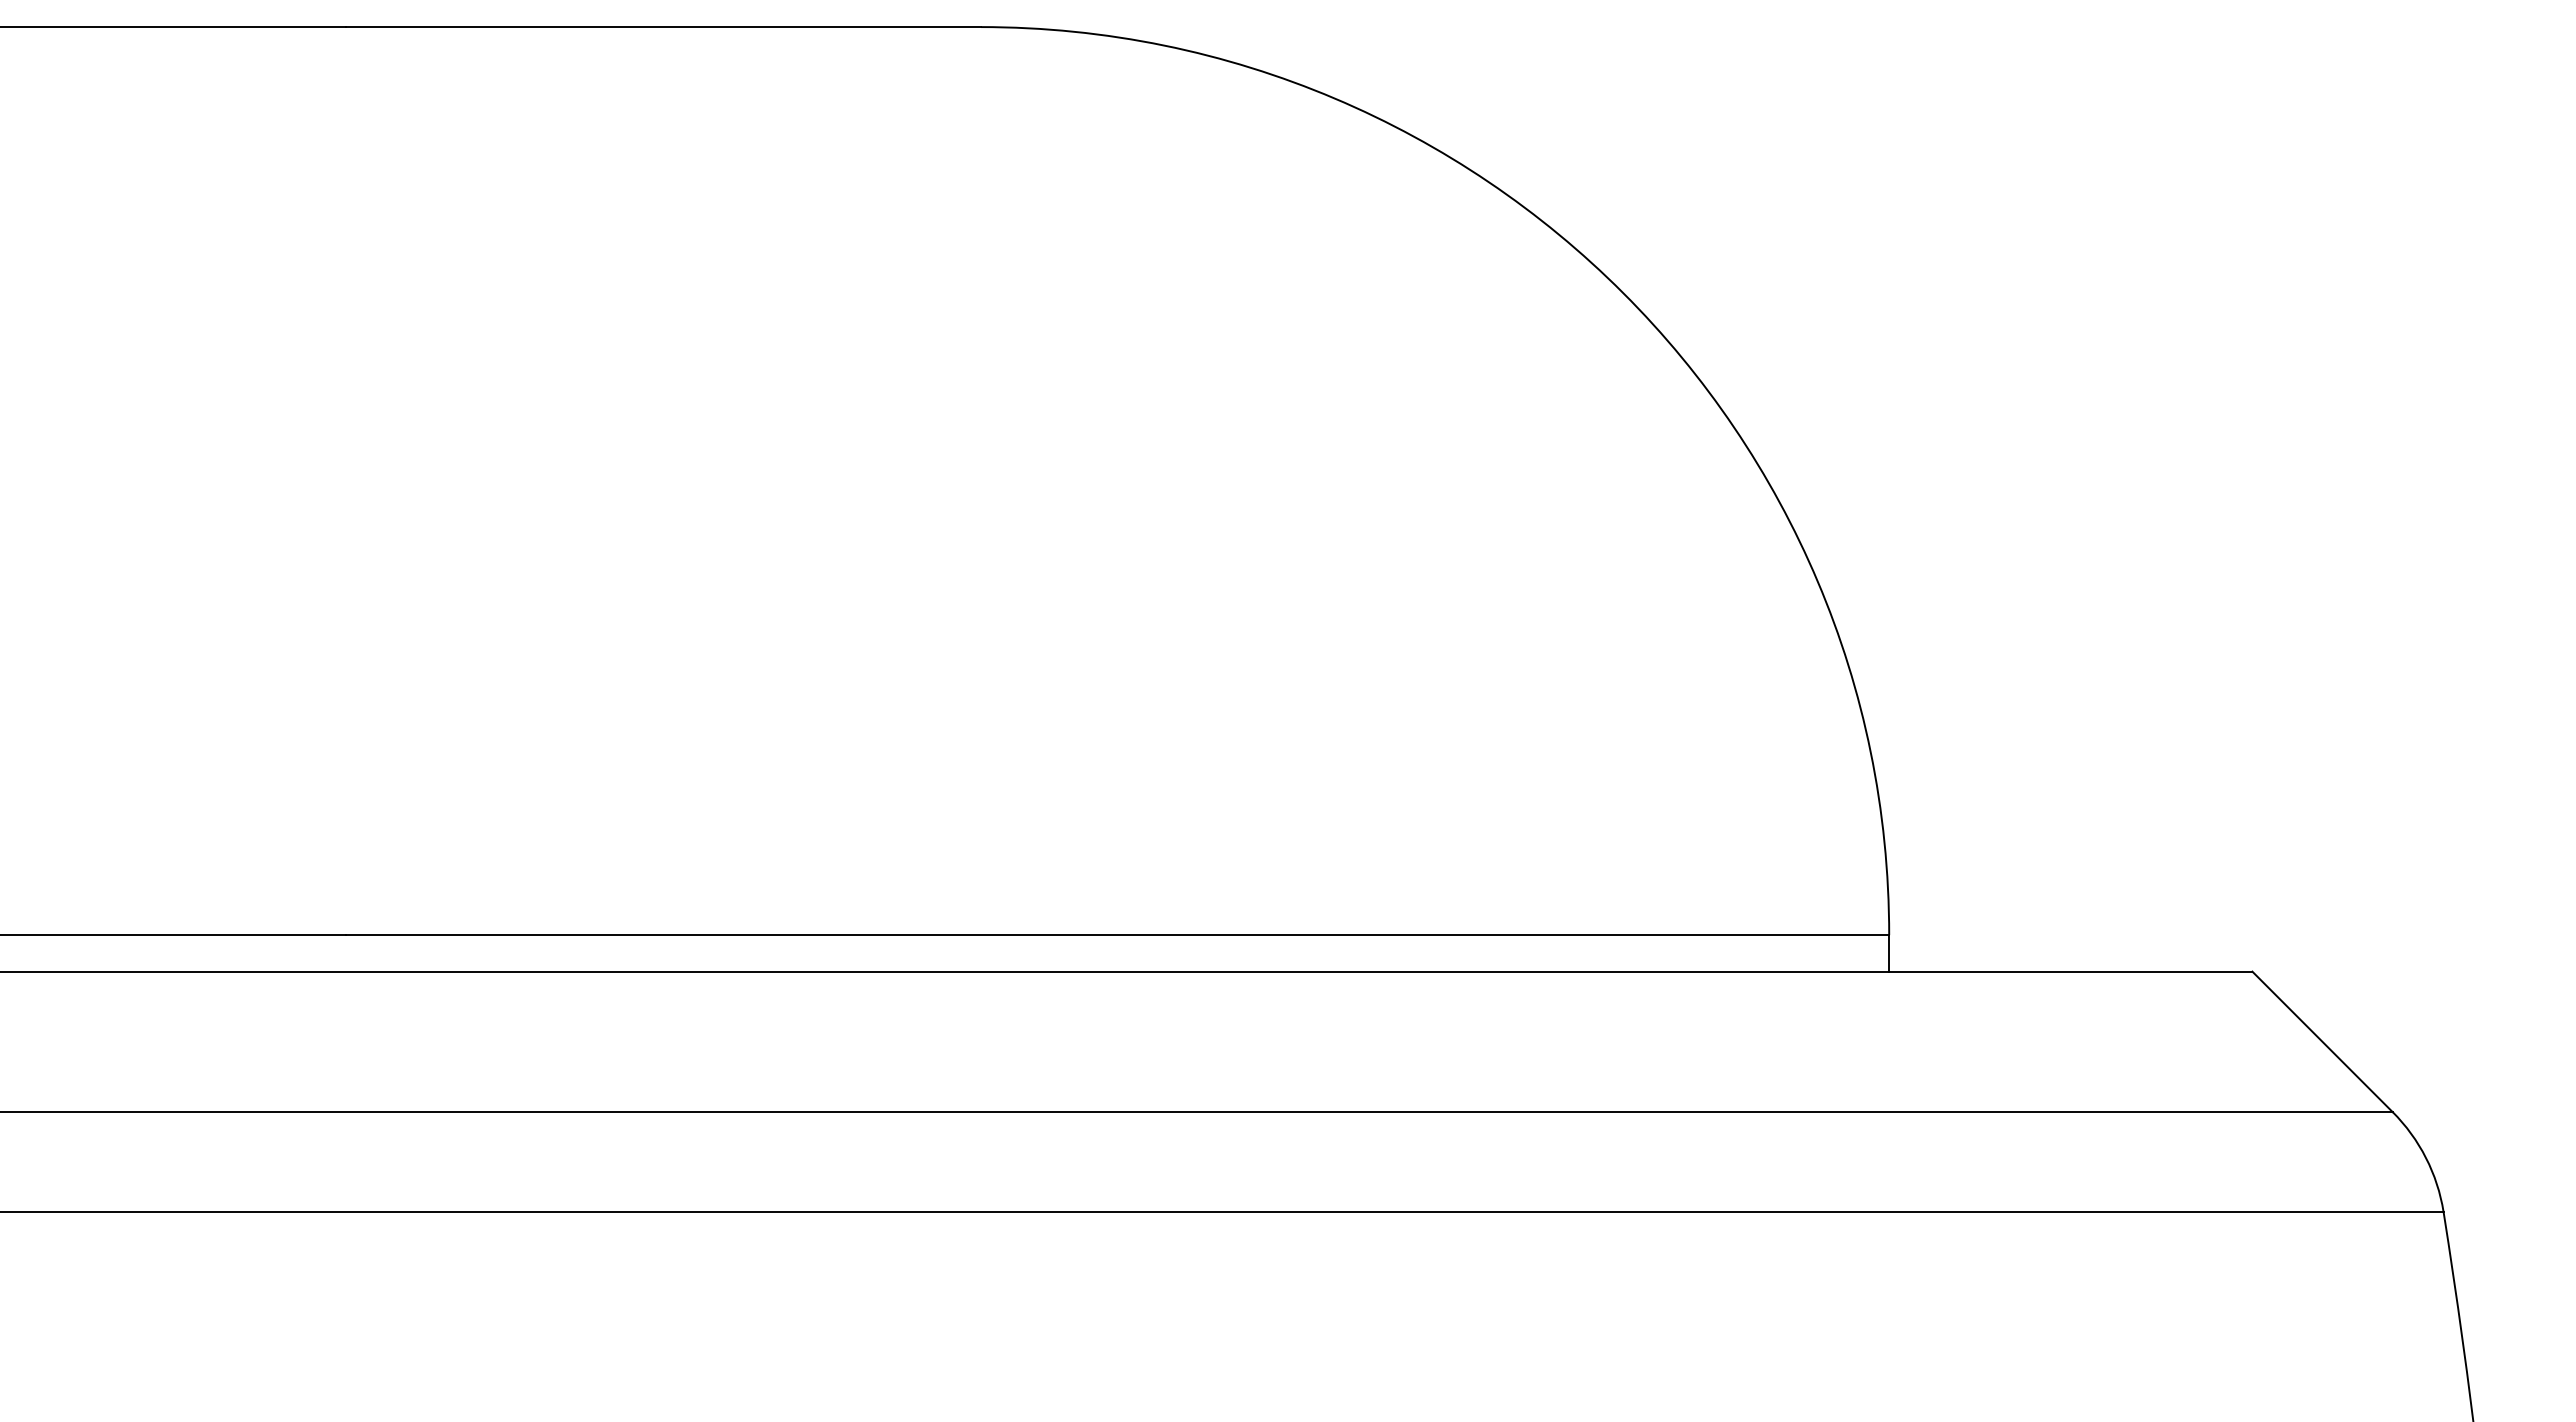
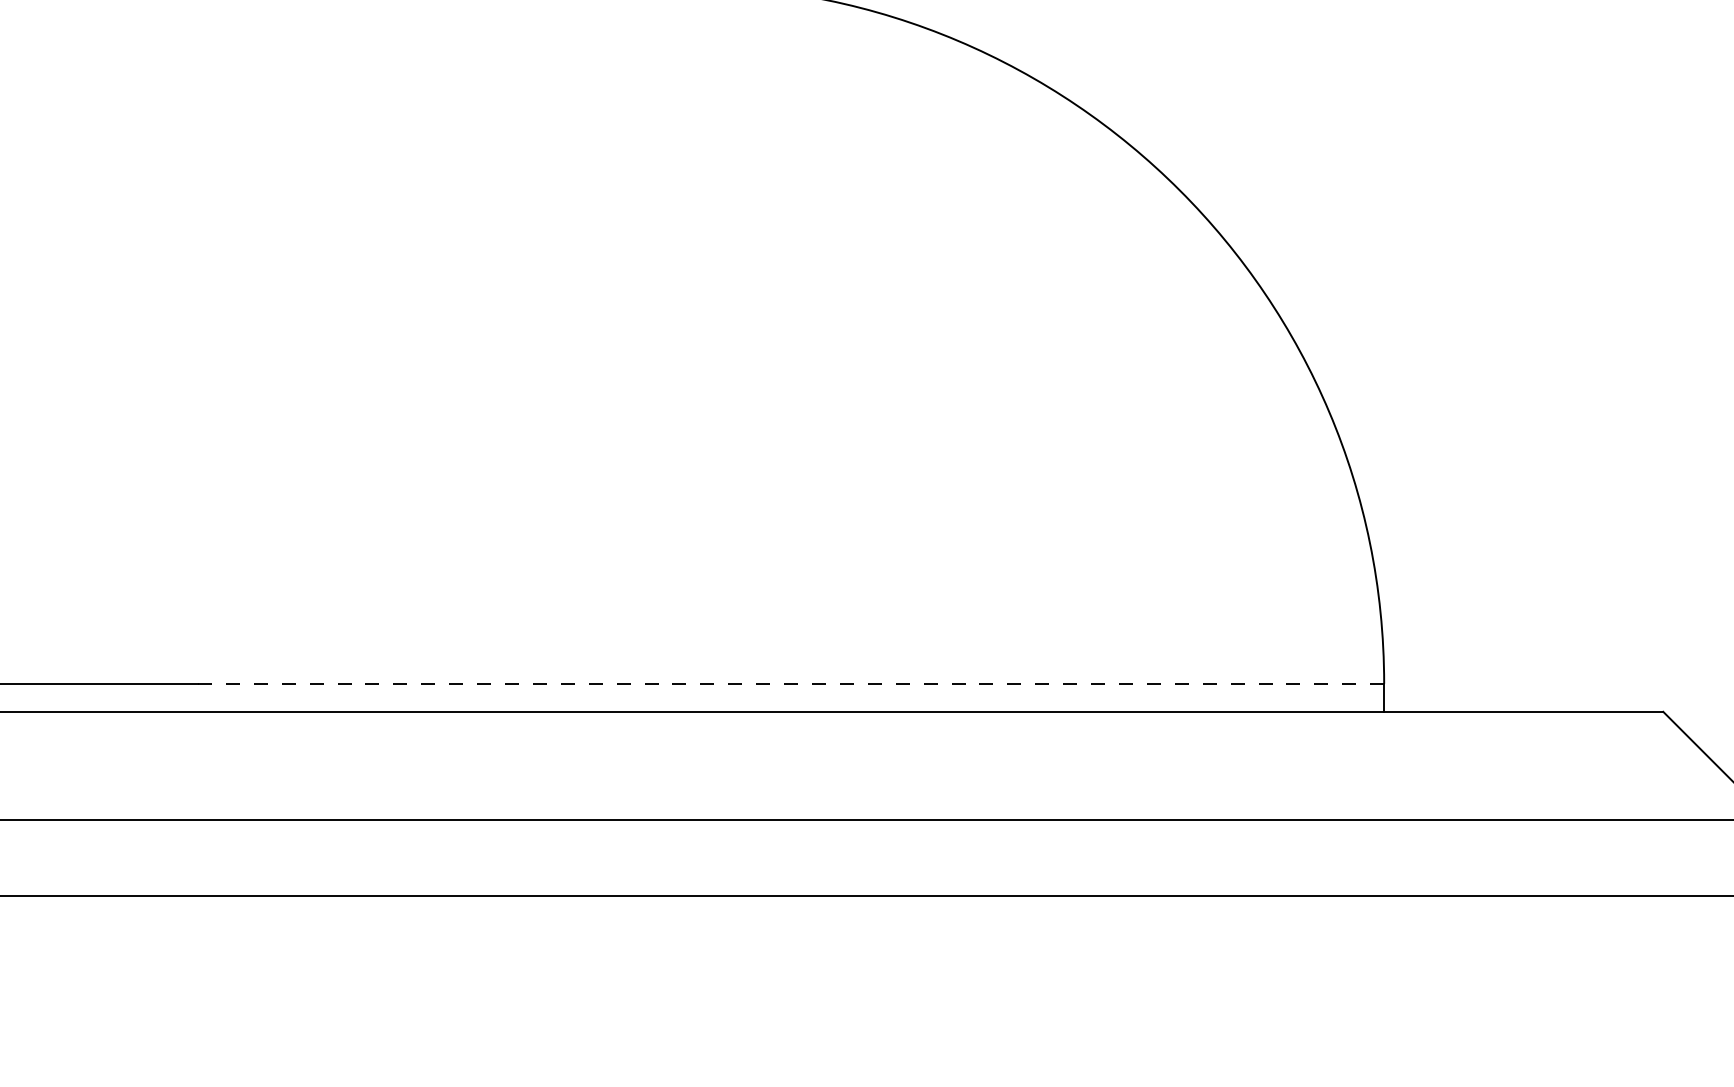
line: (1117, 935) -> (791, 684), solid -> dashed

